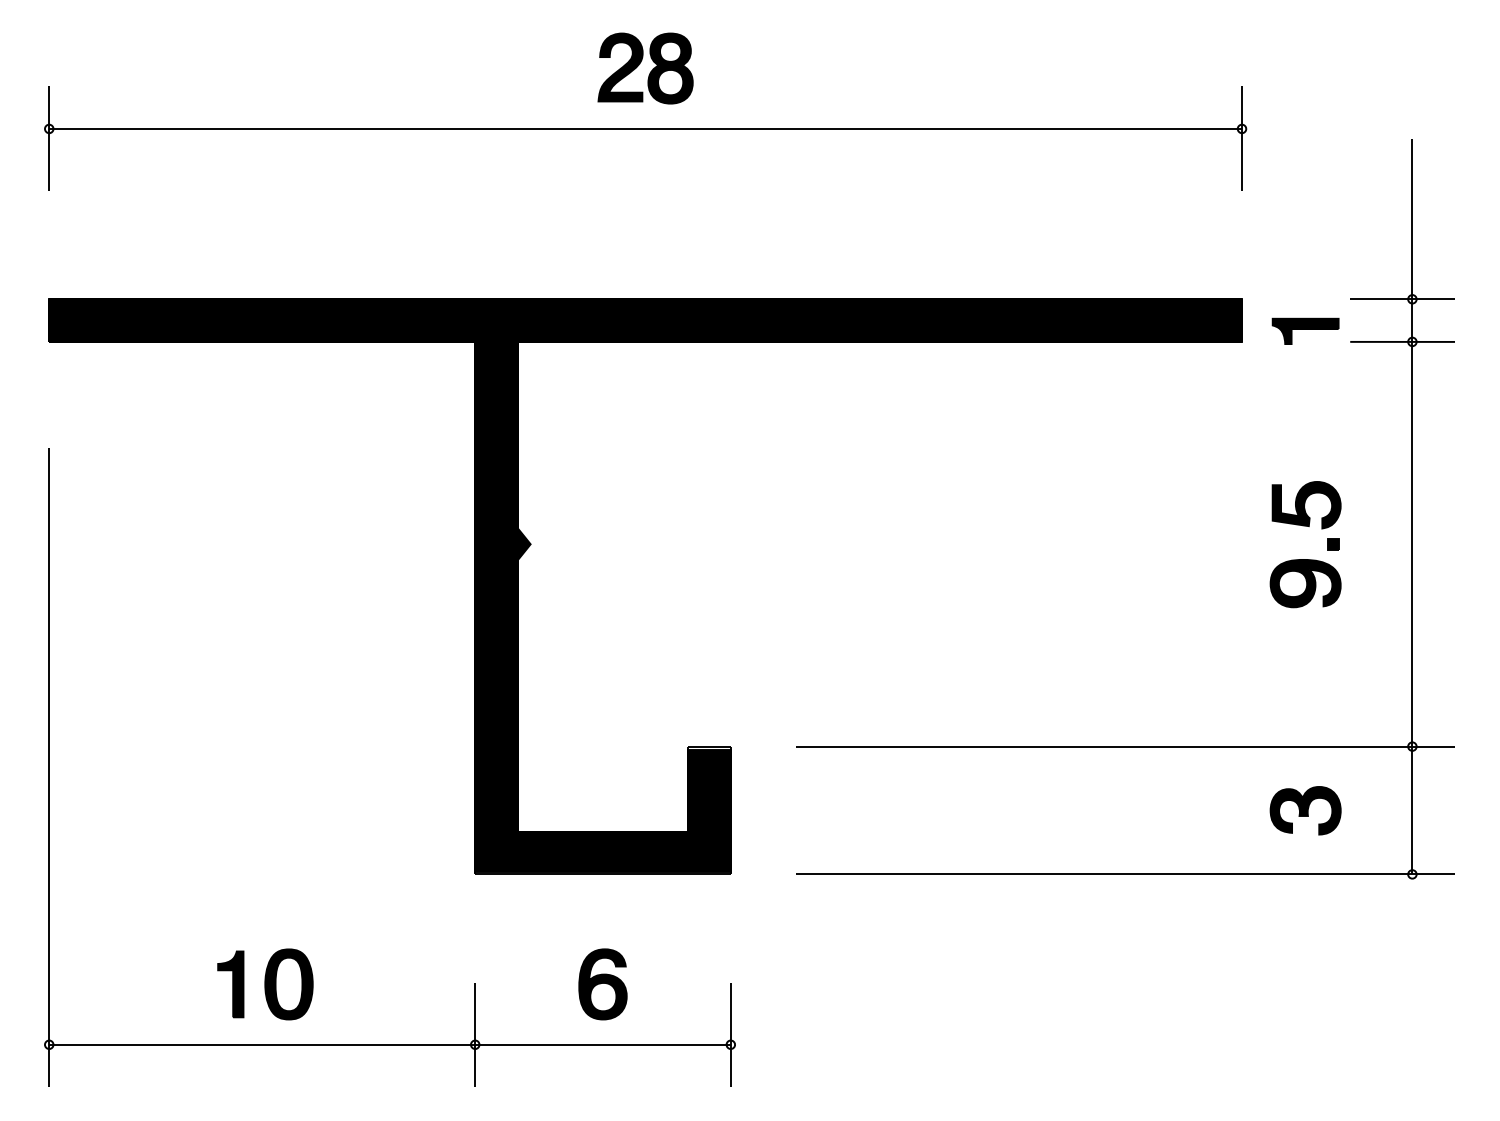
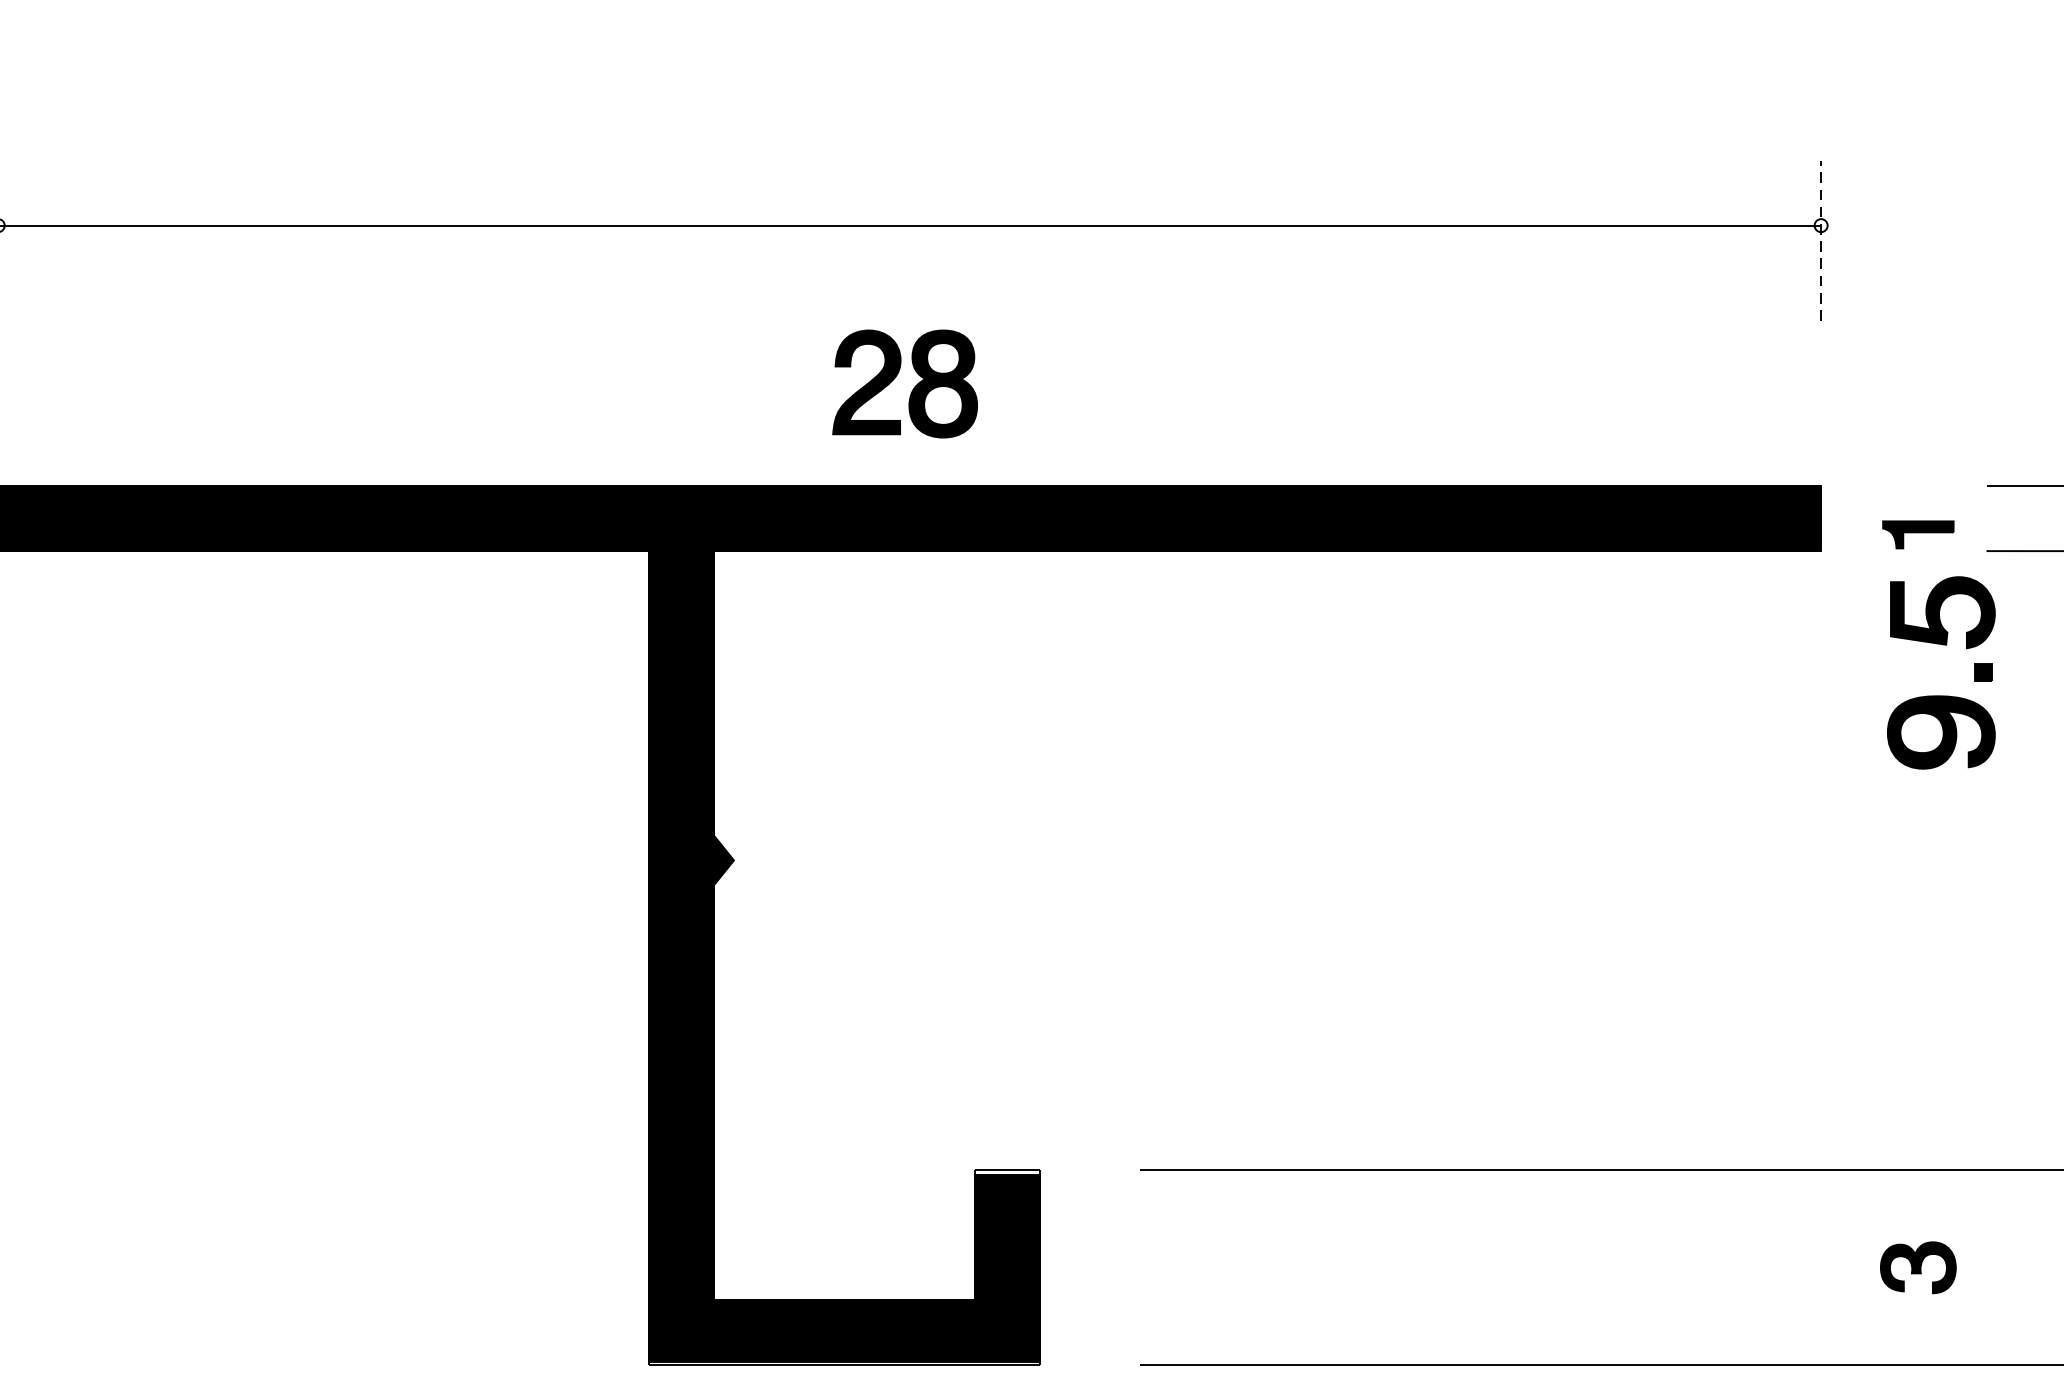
part: (645, 68) -> (904, 383), moved
line: (1242, 138) -> (1821, 240), solid -> dashed
part: (1305, 330) -> (1918, 533), size x0.7
part: (1305, 559) -> (1941, 695), moved
part: (1305, 810) -> (1918, 1267), size x0.7

